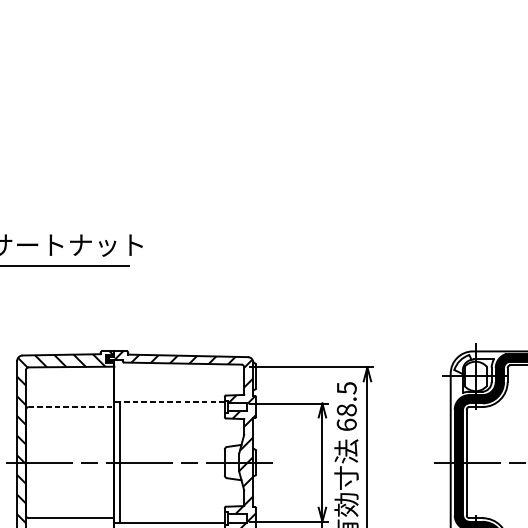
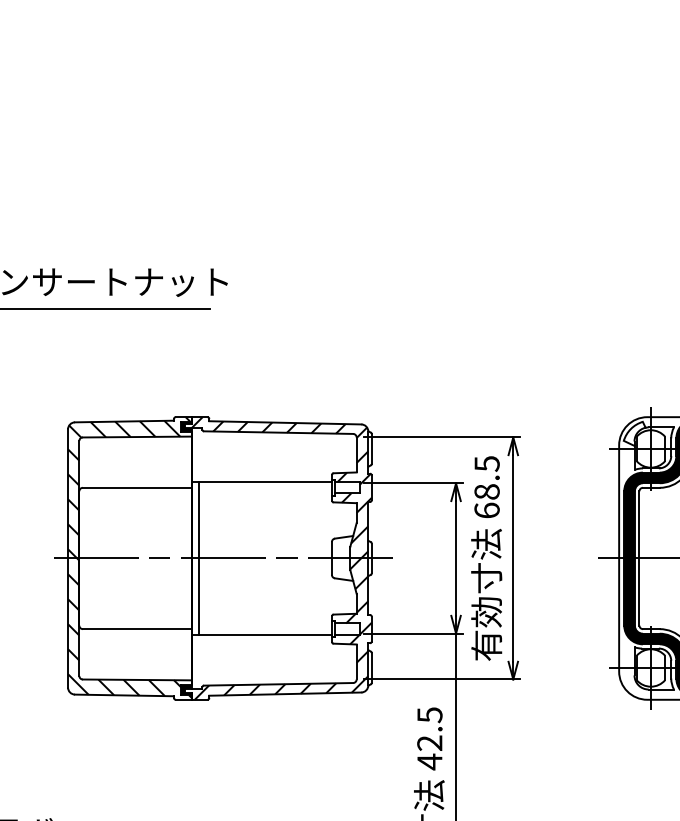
line: (169, 402) -> (261, 481), dashed -> solid
line: (71, 406) -> (137, 487), dashed -> solid

